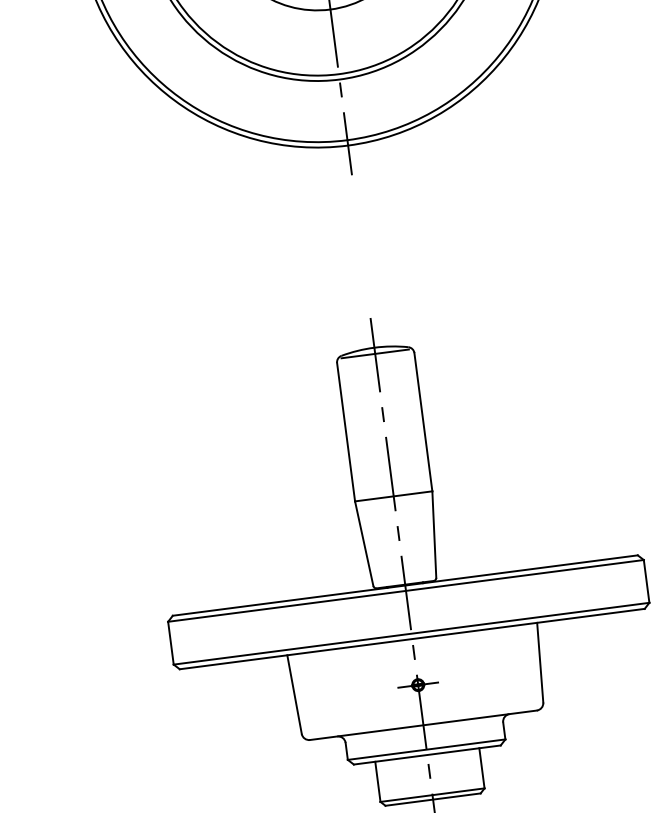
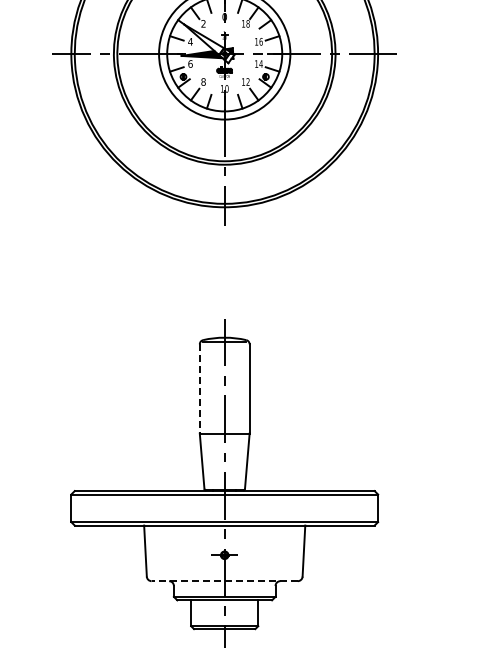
line: (345, 431) -> (199, 388), solid -> dashed
line: (423, 725) -> (224, 581), solid -> dashed

